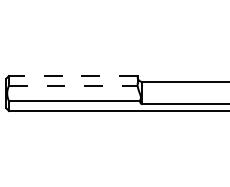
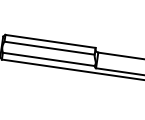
line: (72, 75) -> (49, 41), dashed -> solid
line: (73, 85) -> (49, 48), dashed -> solid

